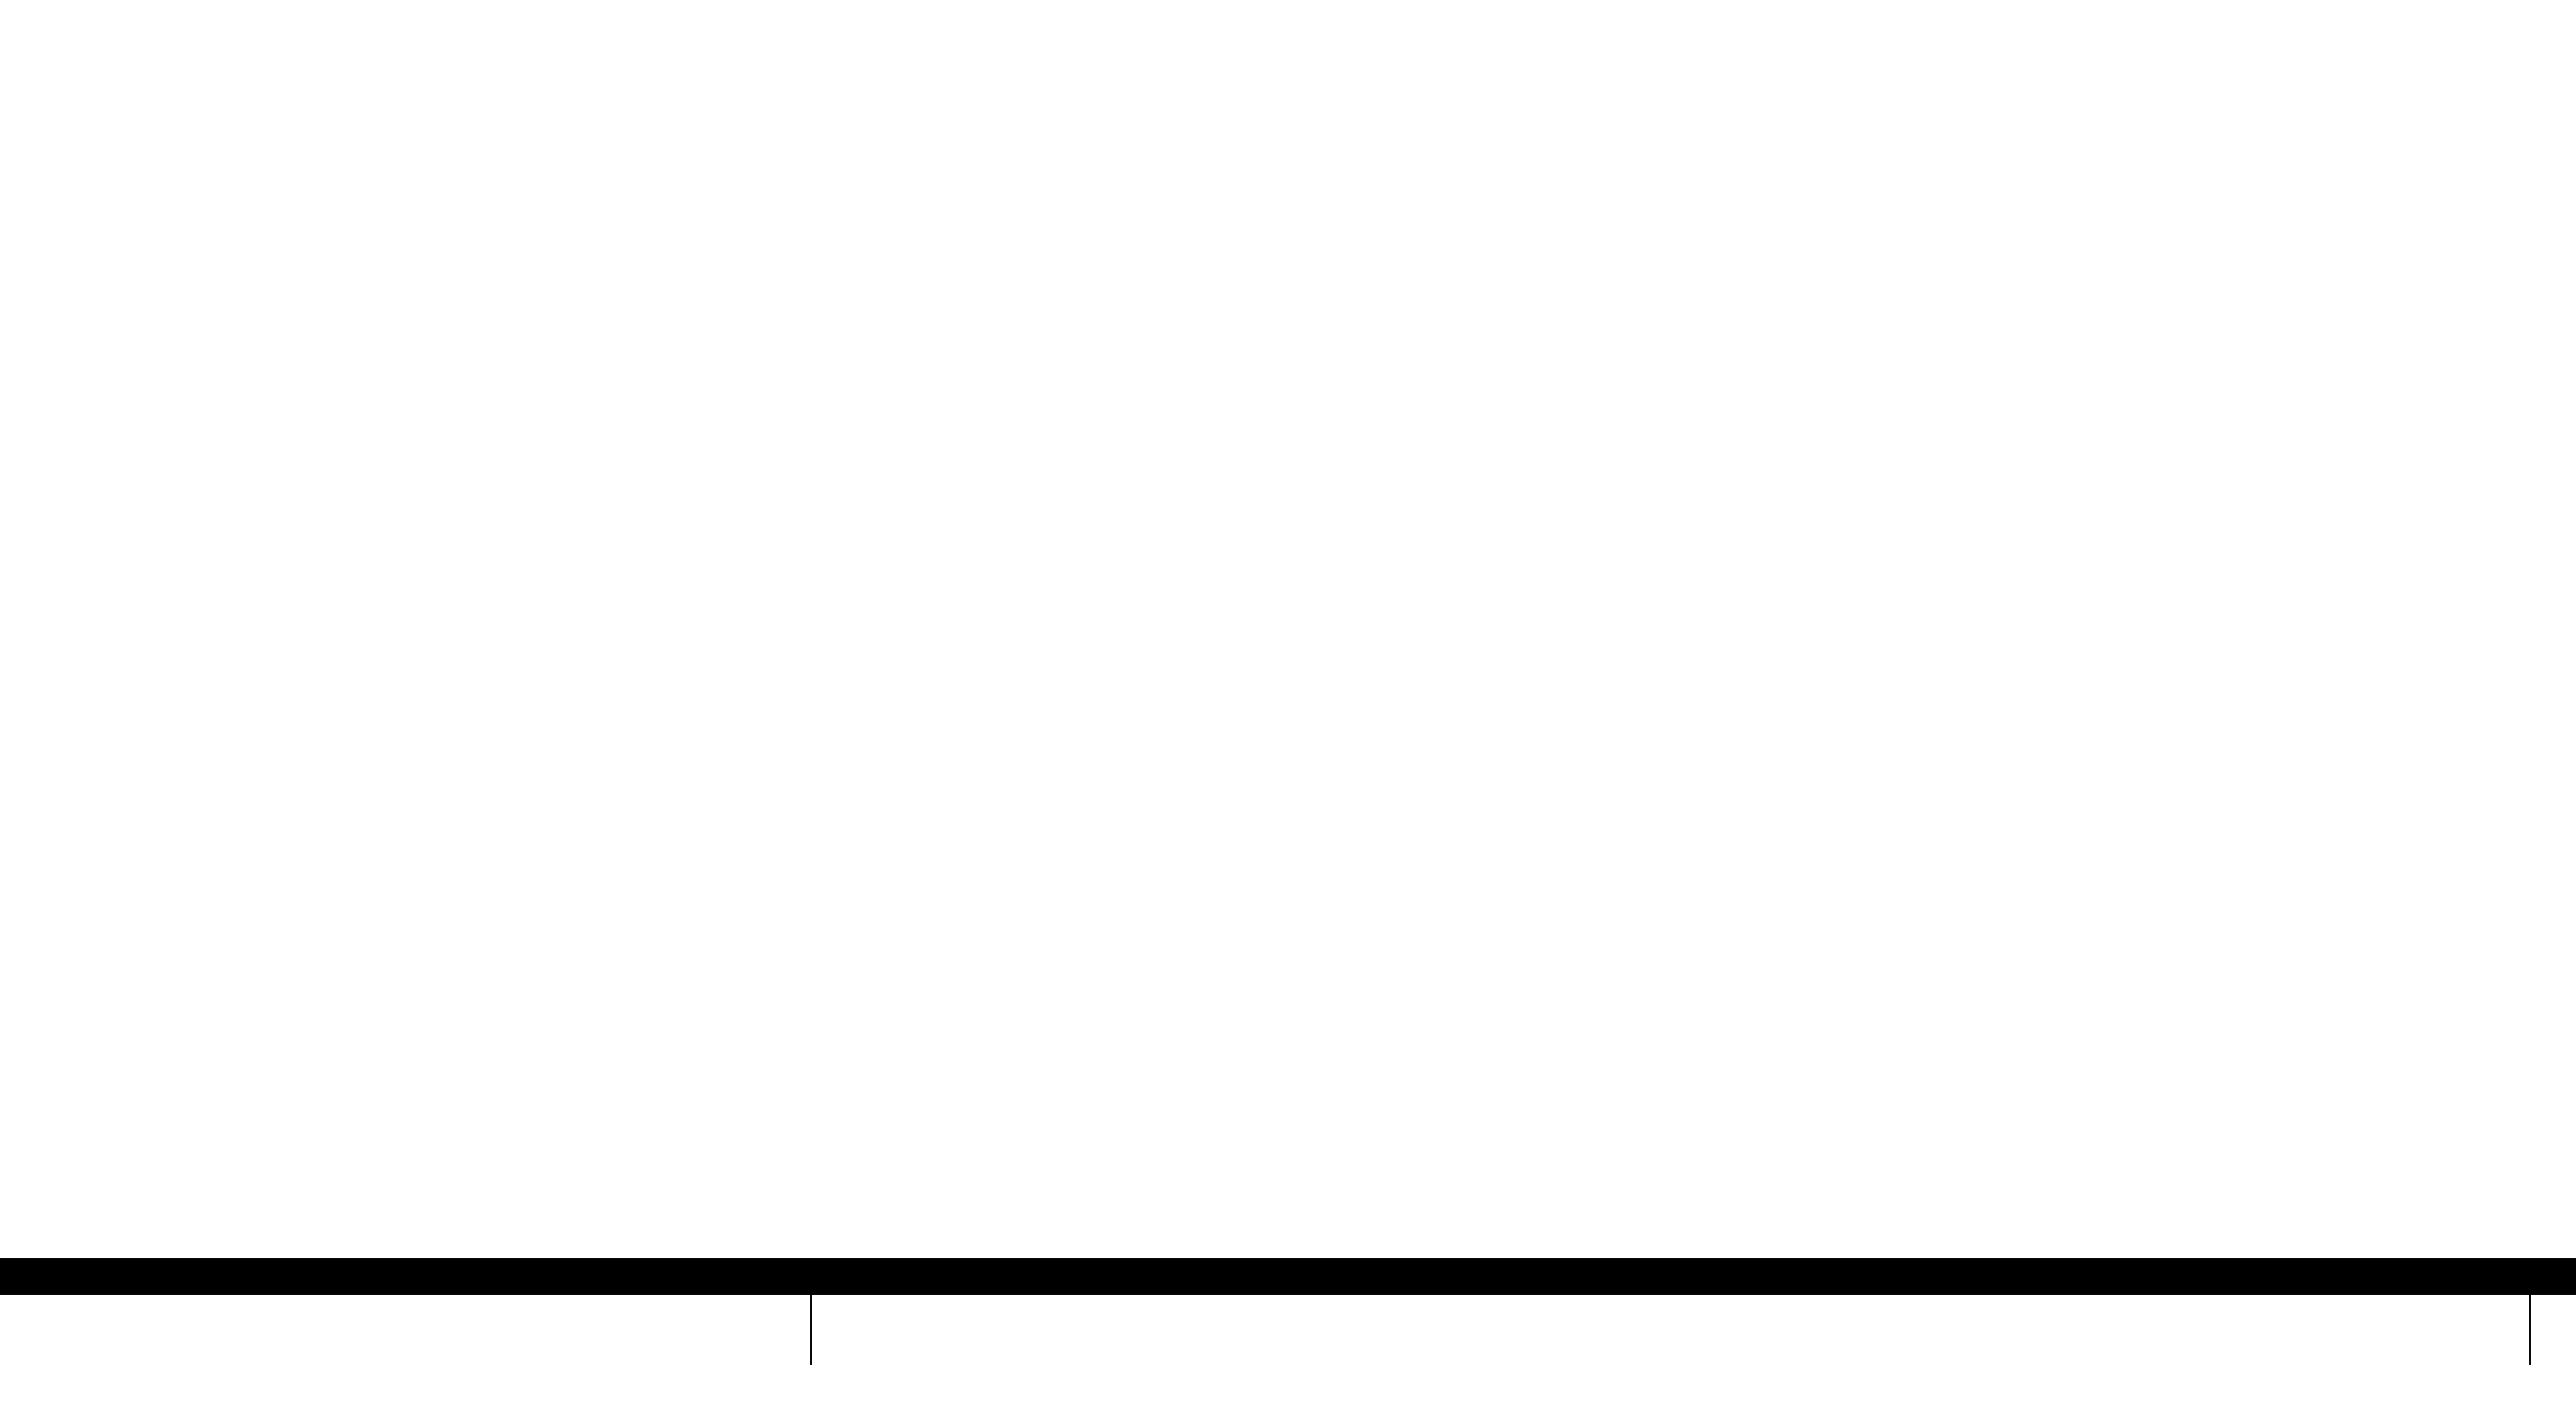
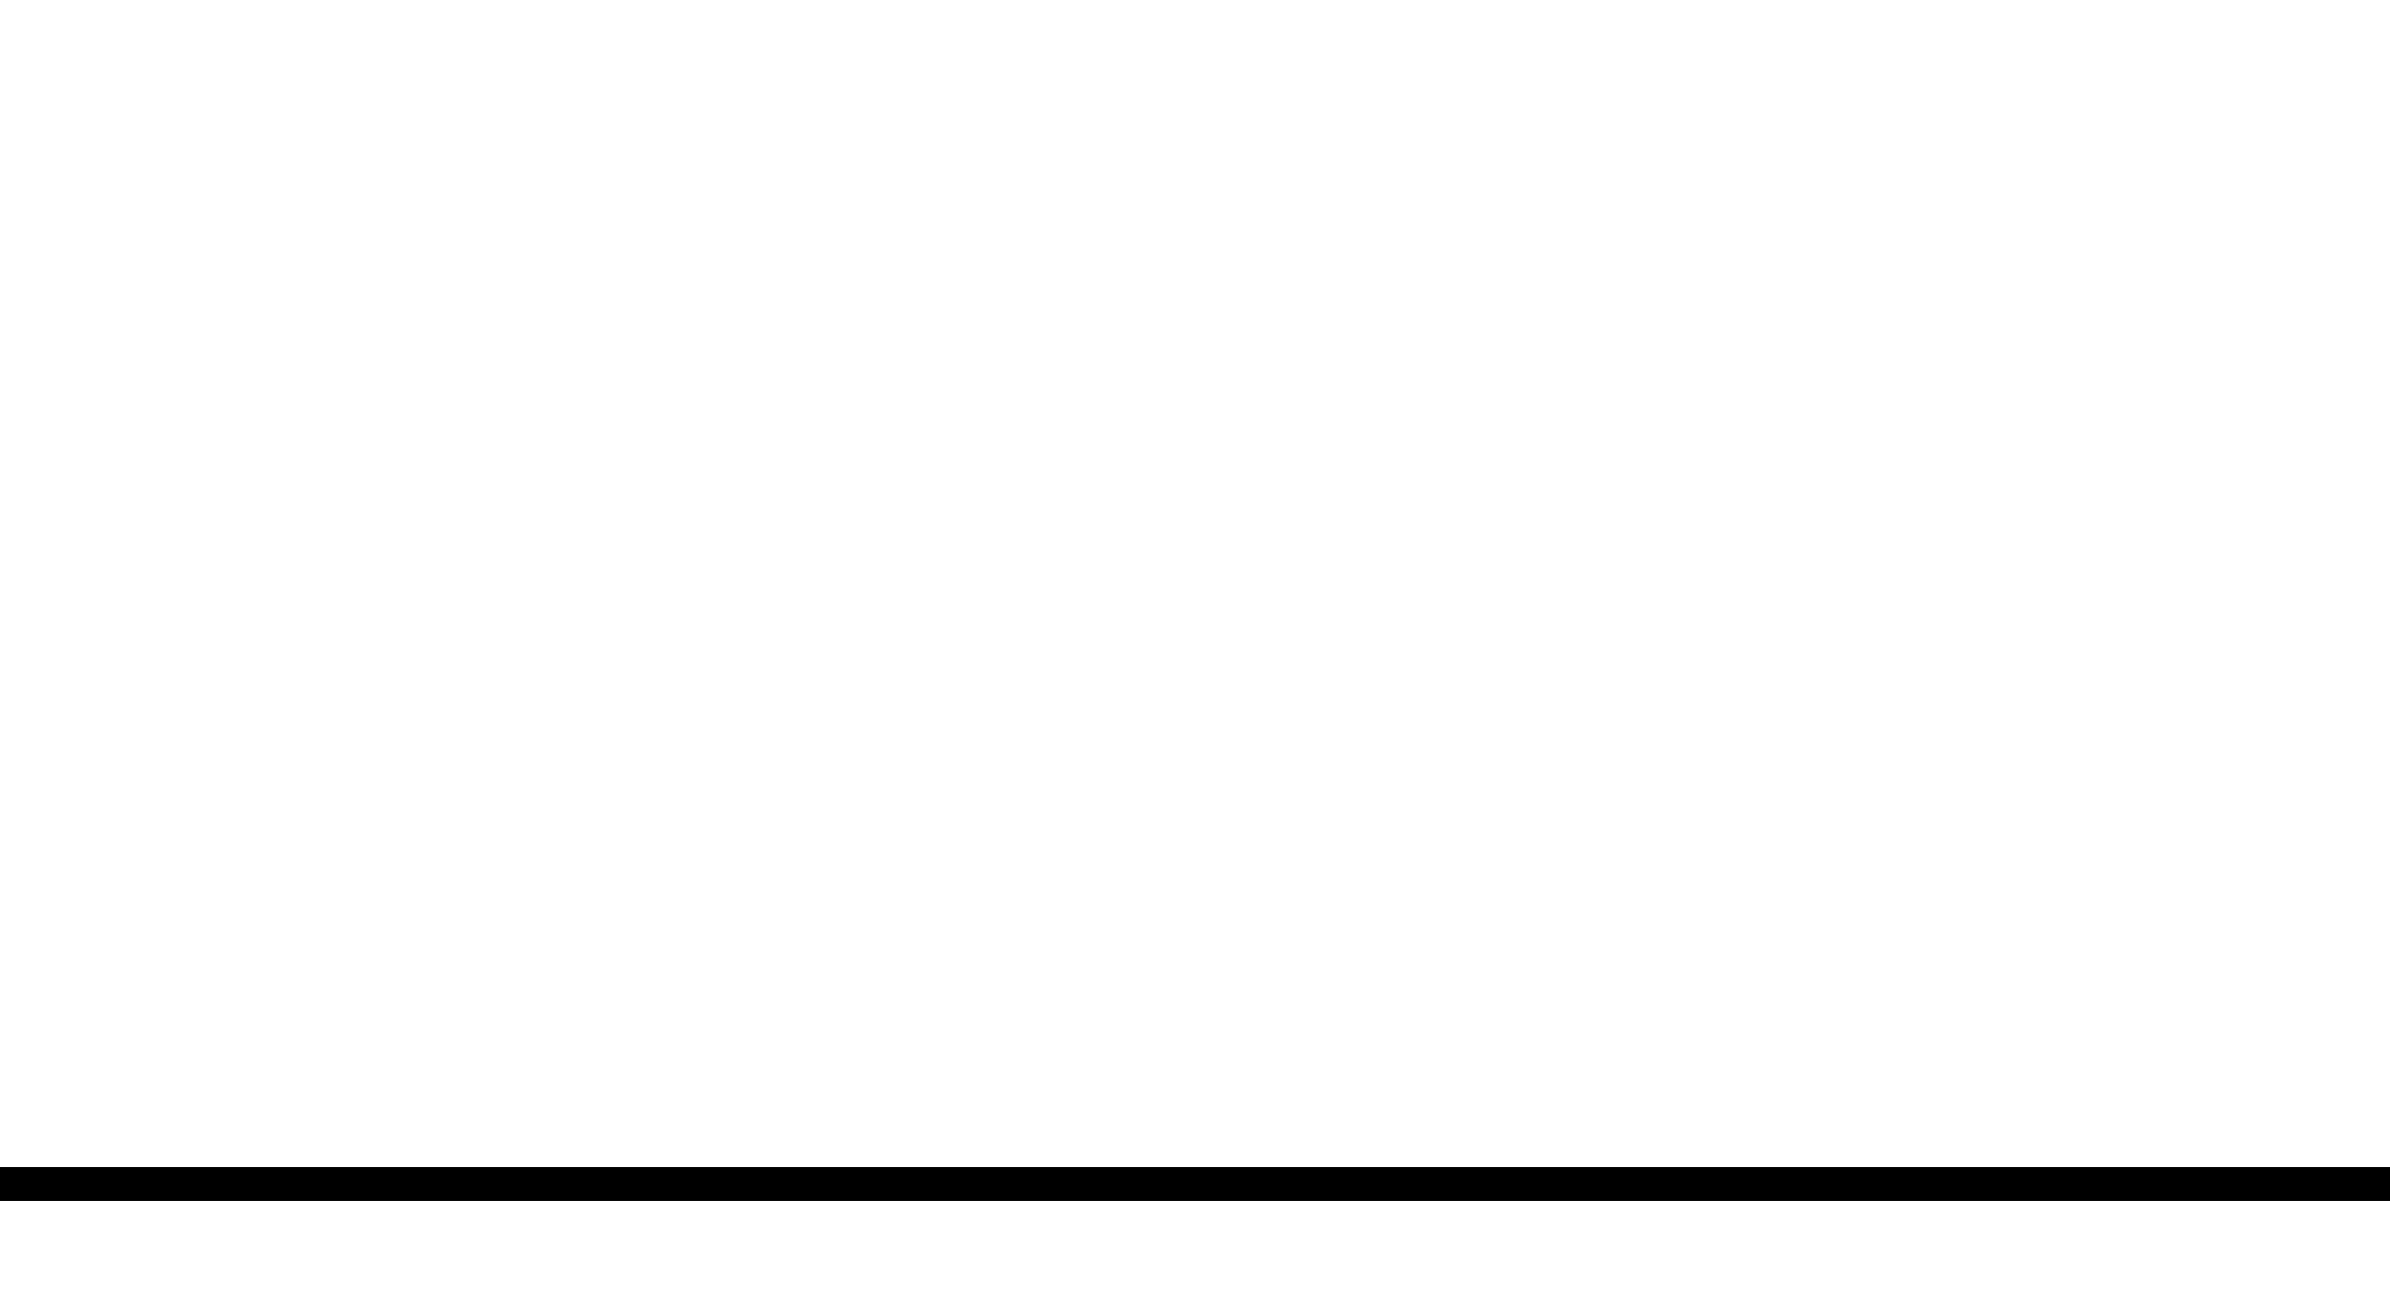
line: (811, 1329) -> (752, 1233), removed
line: (2529, 1329) -> (2346, 1233), removed

